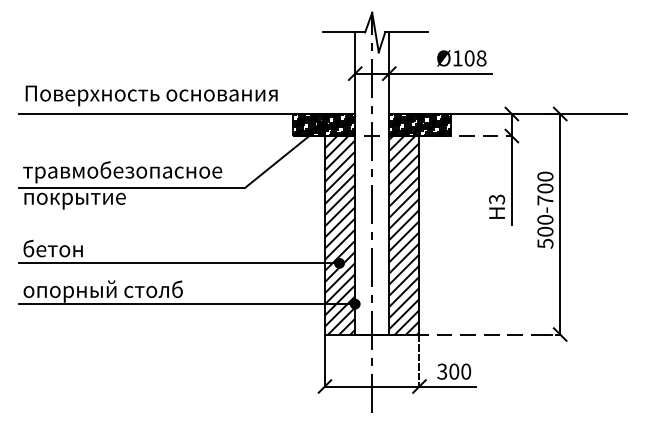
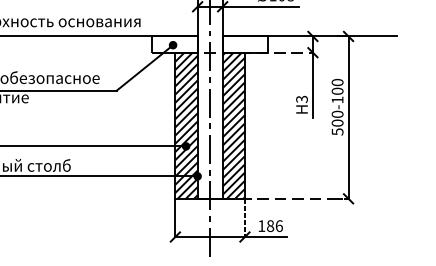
hatch: (324, 125) -> (175, 44), removed
hatch: (419, 125) -> (244, 44), removed
text: (545, 200) -> (337, 100), 500-700 -> 500-100
text: (454, 371) -> (270, 225), 300 -> 186

